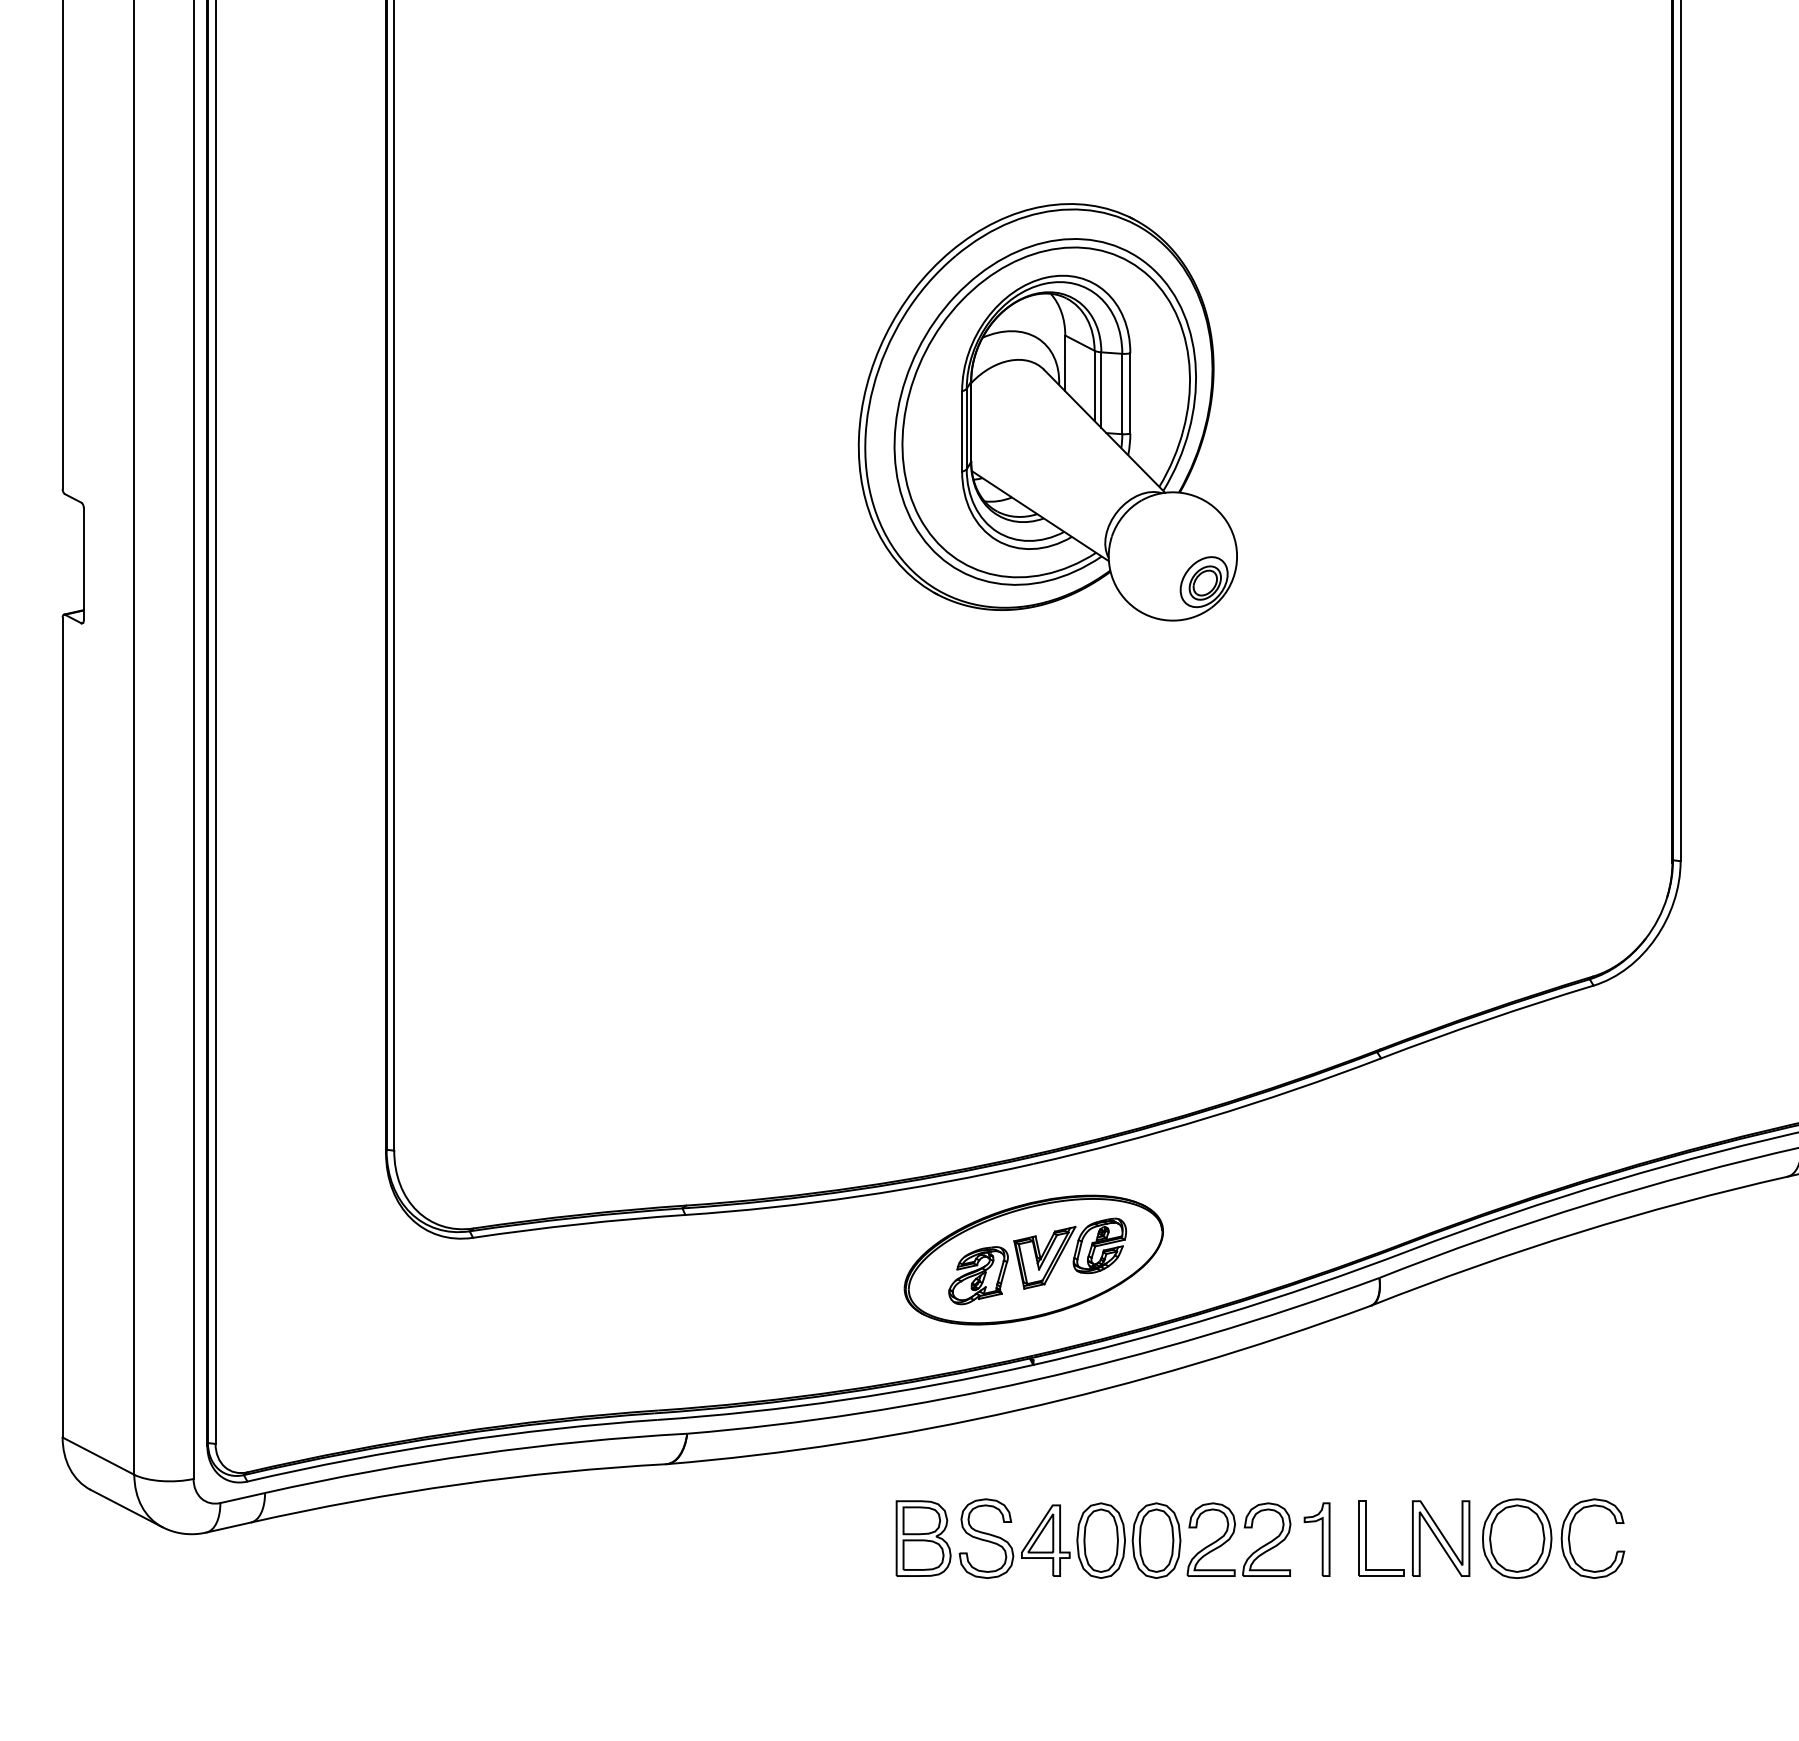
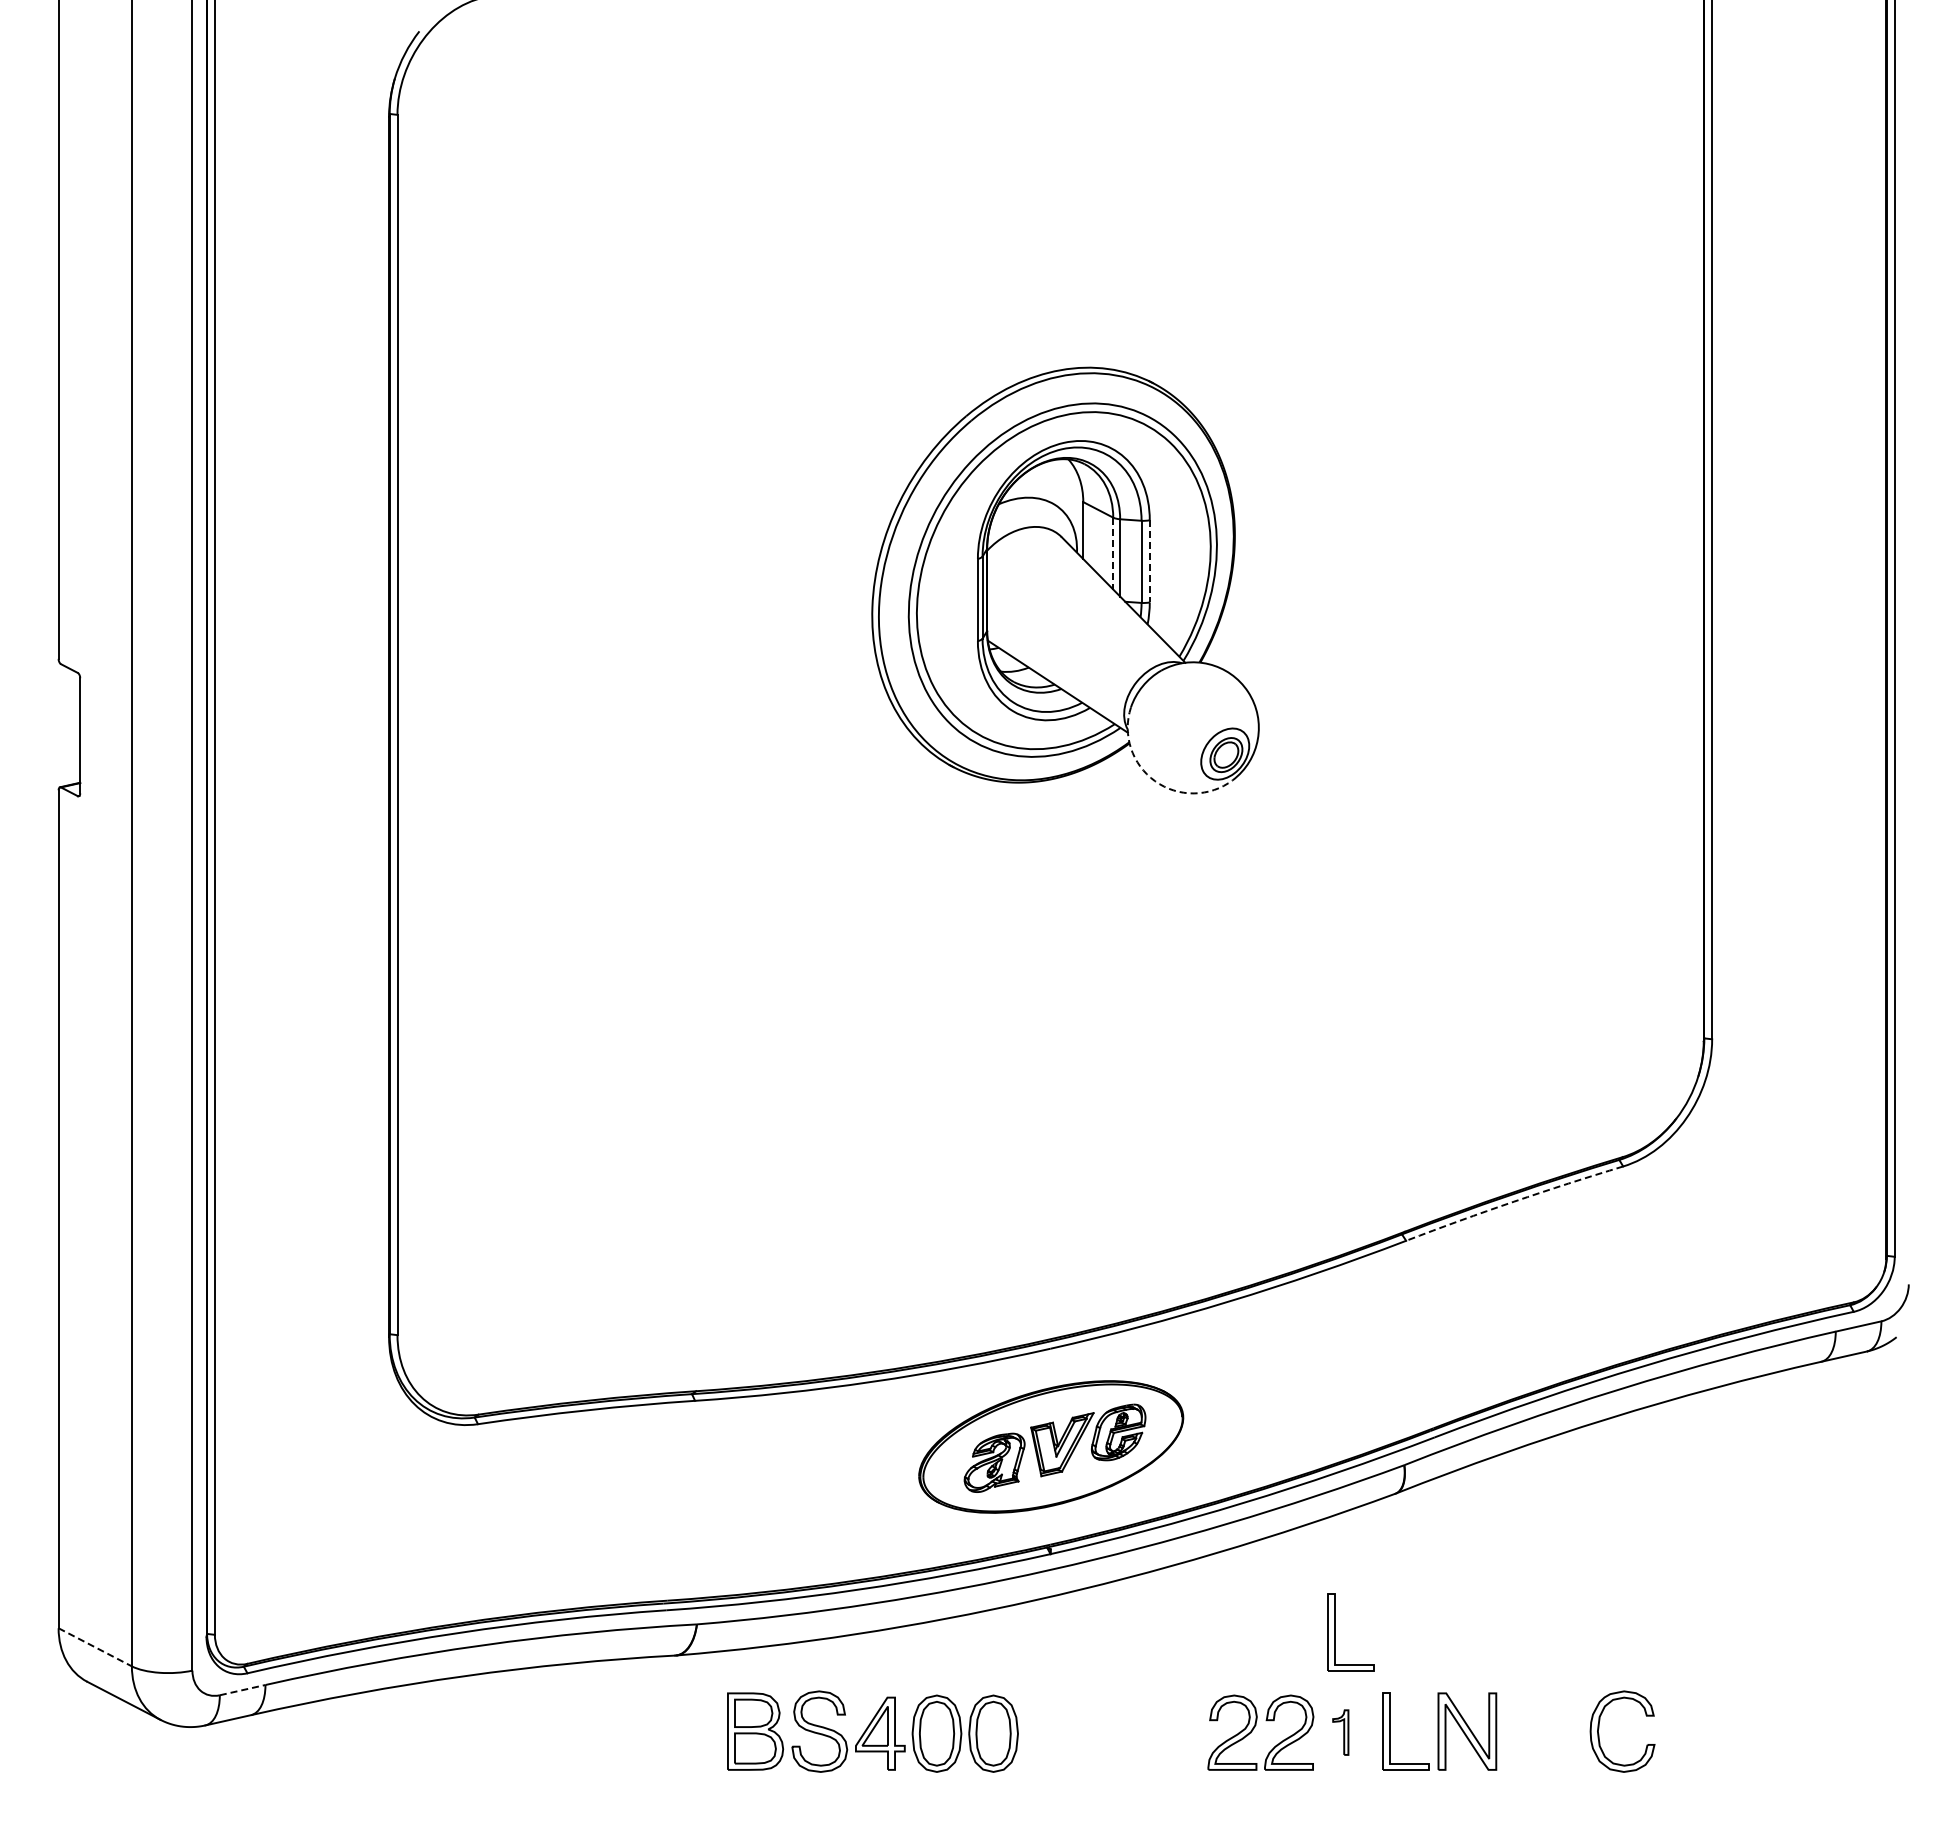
line: (1094, 385) -> (1113, 553), solid -> dashed
line: (1130, 393) -> (1149, 561), solid -> dashed
arc: (1135, 608) -> (1155, 781), solid -> dashed
arc: (1487, 1019) -> (1514, 1201), solid -> dashed
part: (1312, 1441) -> (1335, 1632), added
line: (98, 1456) -> (95, 1647), solid -> dashed
line: (243, 1498) -> (243, 1690), solid -> dashed
part: (1038, 1538) -> (872, 1731), moved
part: (1517, 1538) -> (1545, 1731), removed
part: (1316, 1539) -> (1340, 1732), size x0.6

